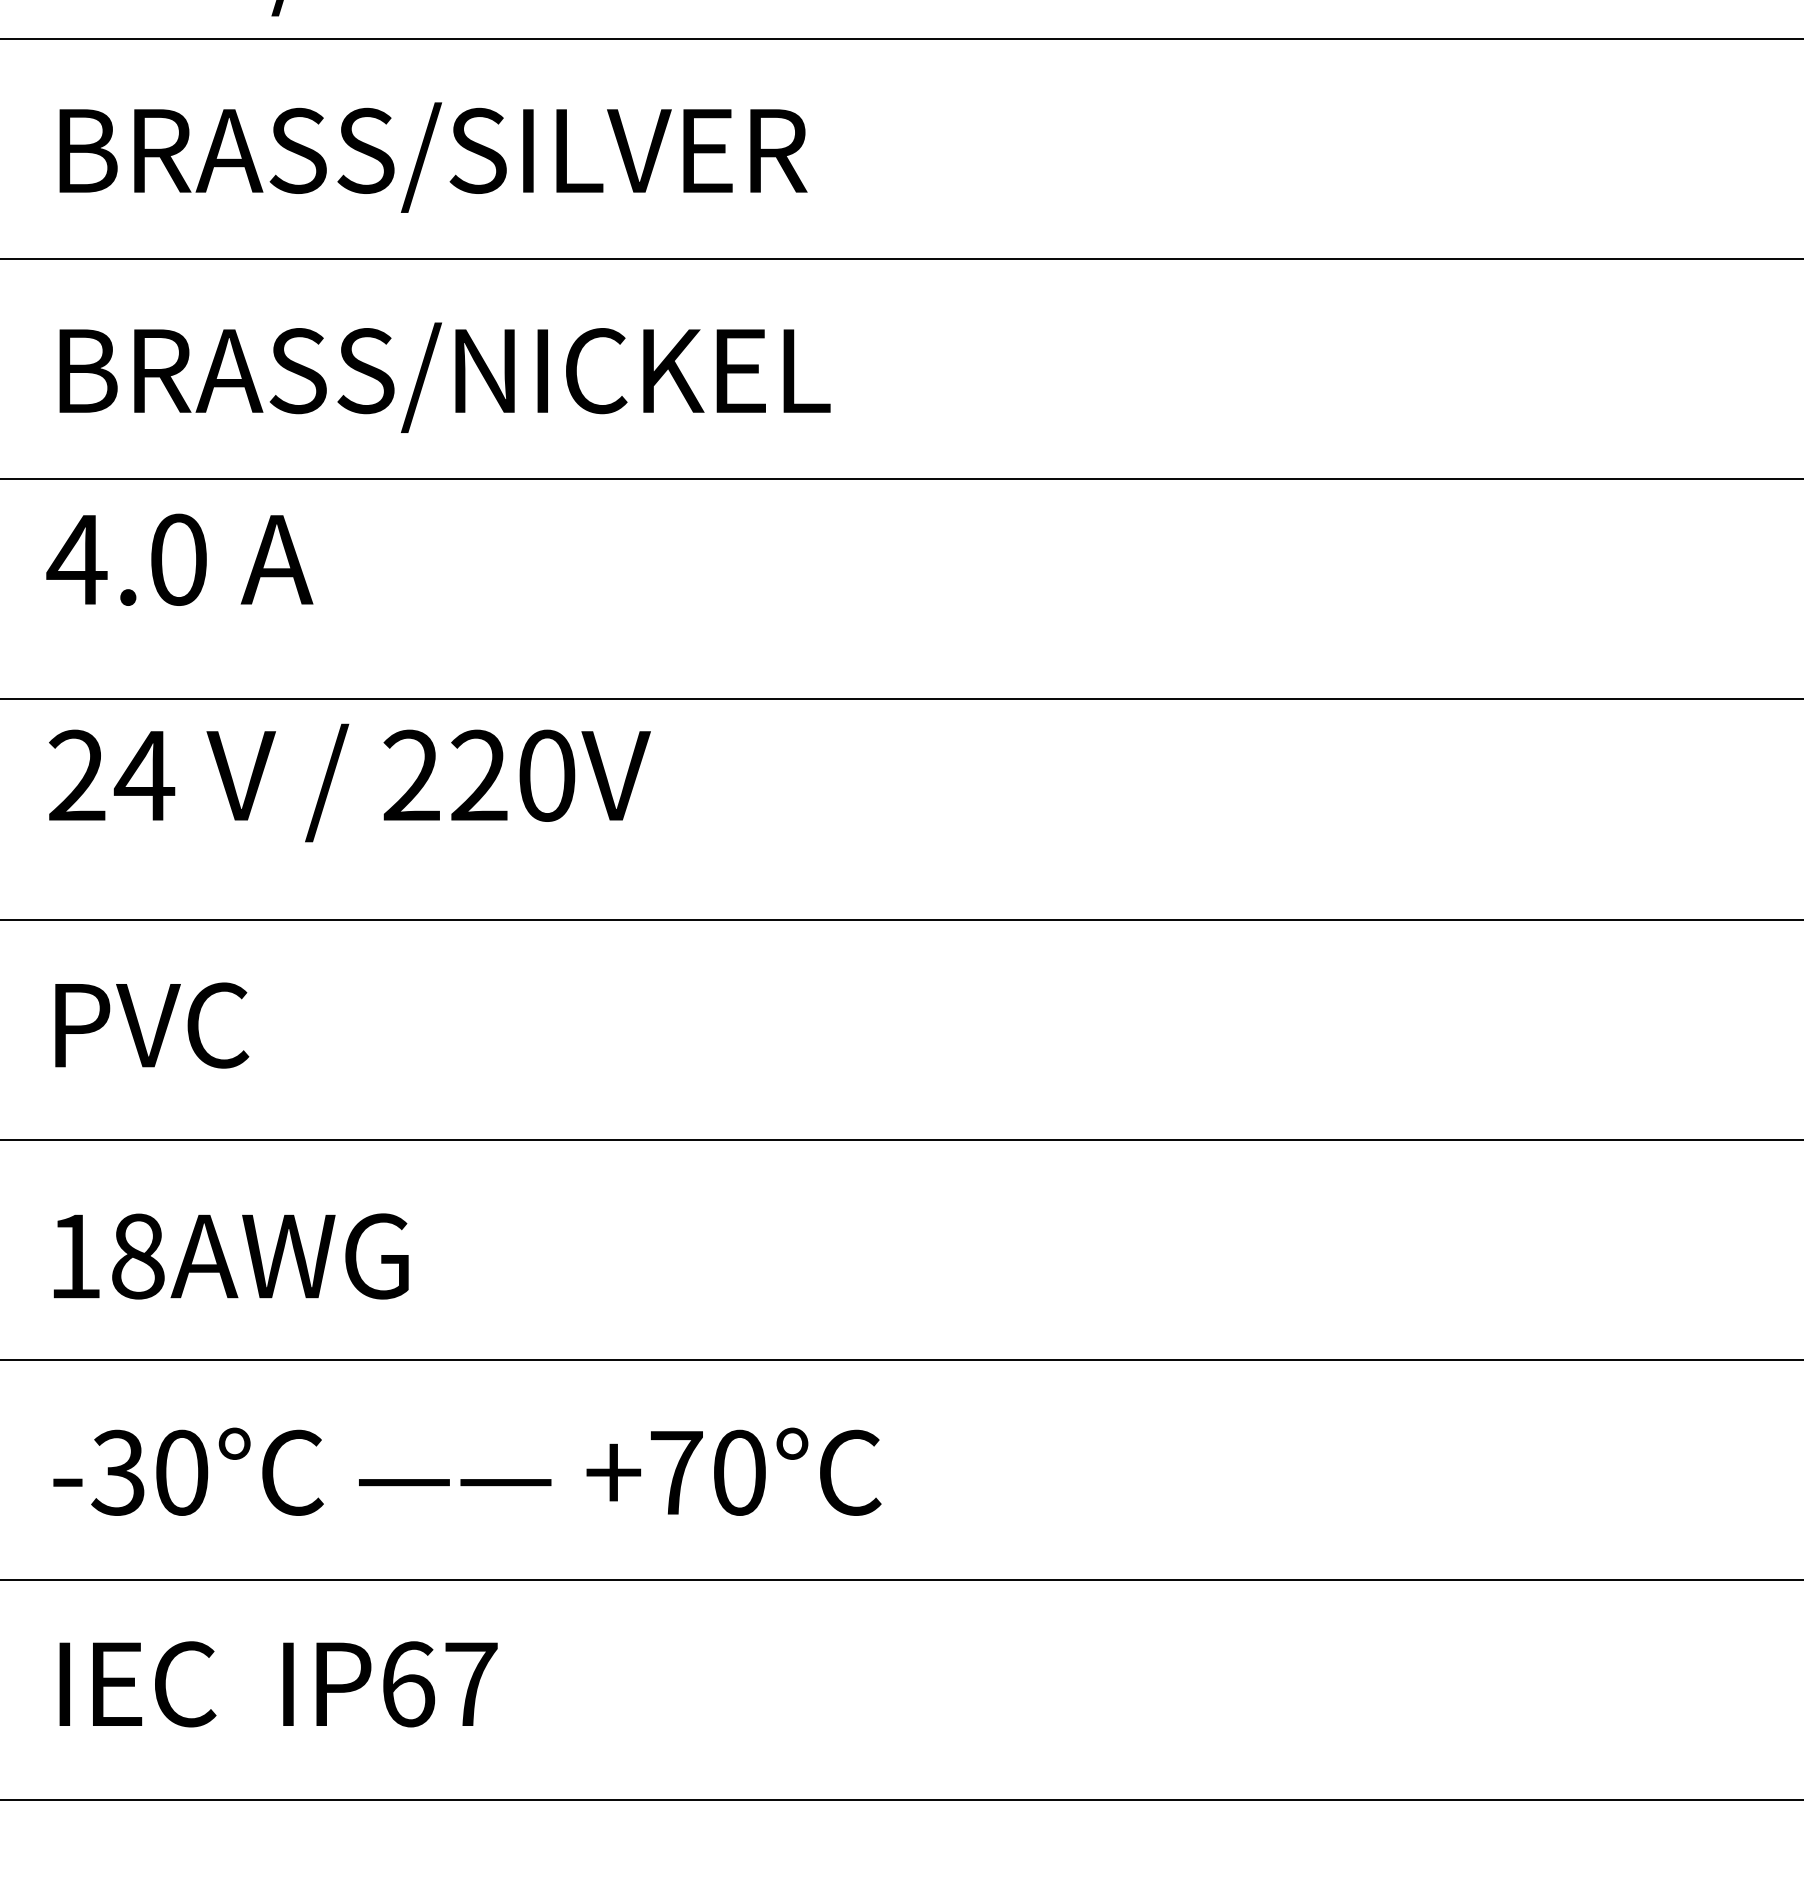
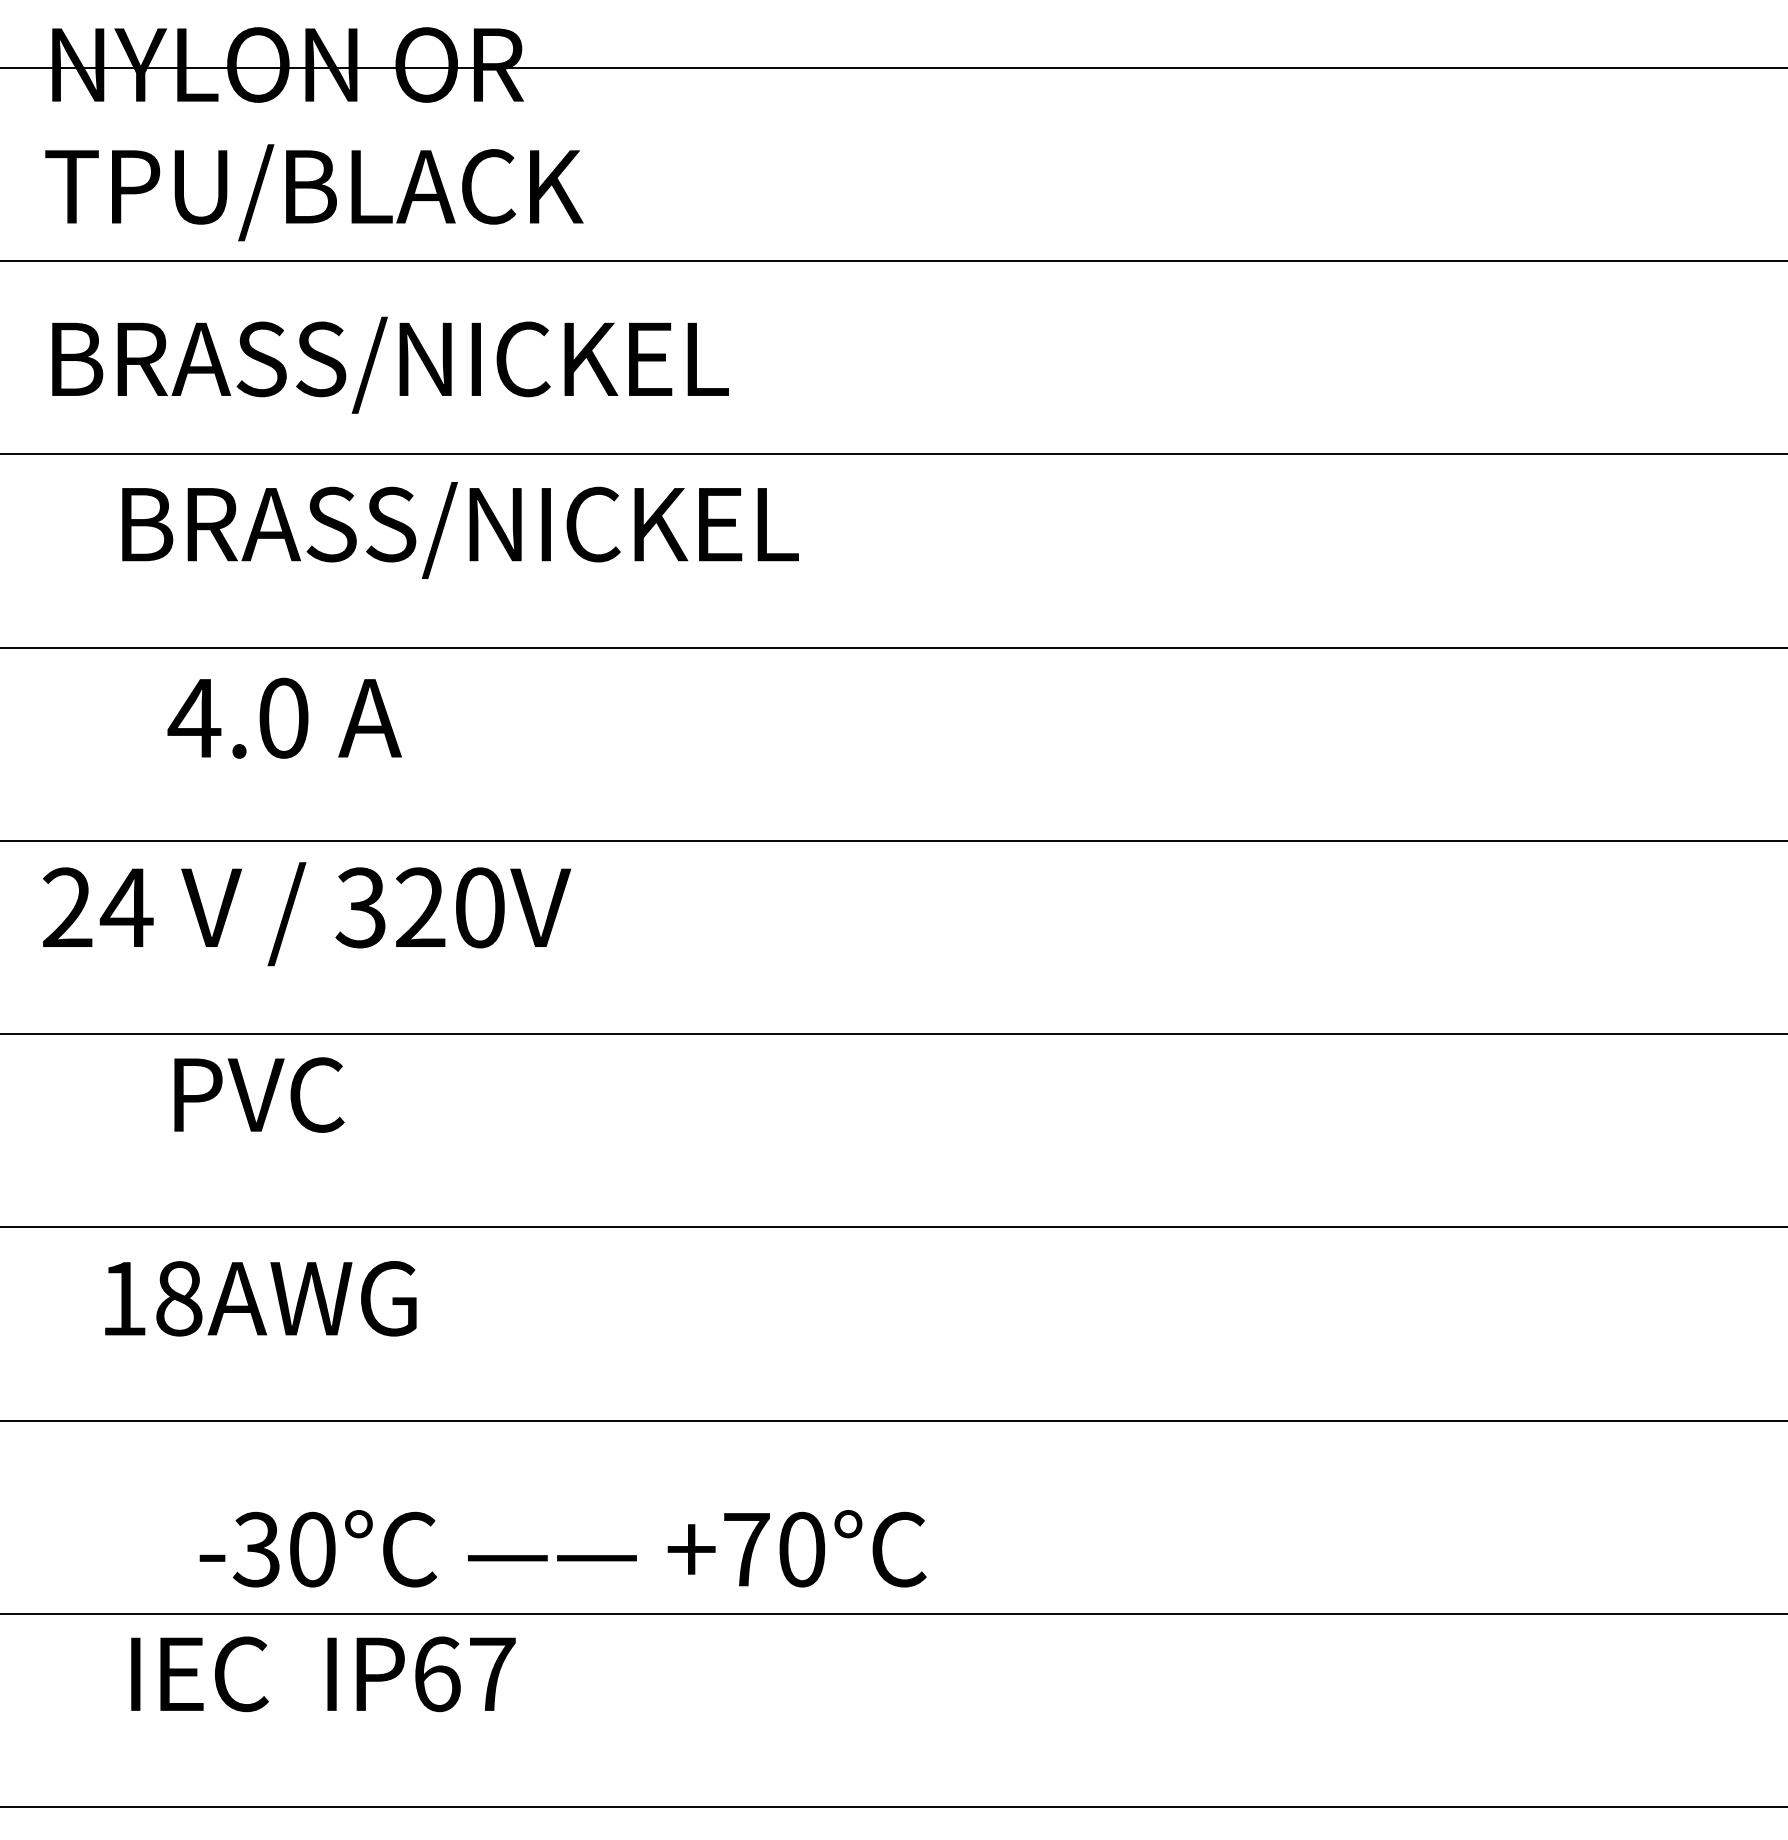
text: (639, 151) -> (561, 359), BRASS/SILVER -> BRASS/NICKEL
text: (445, 377) -> (460, 530), moved
text: (179, 558) -> (284, 717), moved
text: (410, 775) -> (360, 907), 220V -> 320V
text: (152, 1024) -> (259, 1094), moved
text: (230, 1256) -> (260, 1298), moved
text: (466, 1471) -> (562, 1548), moved
text: (278, 1684) -> (323, 1674), moved

